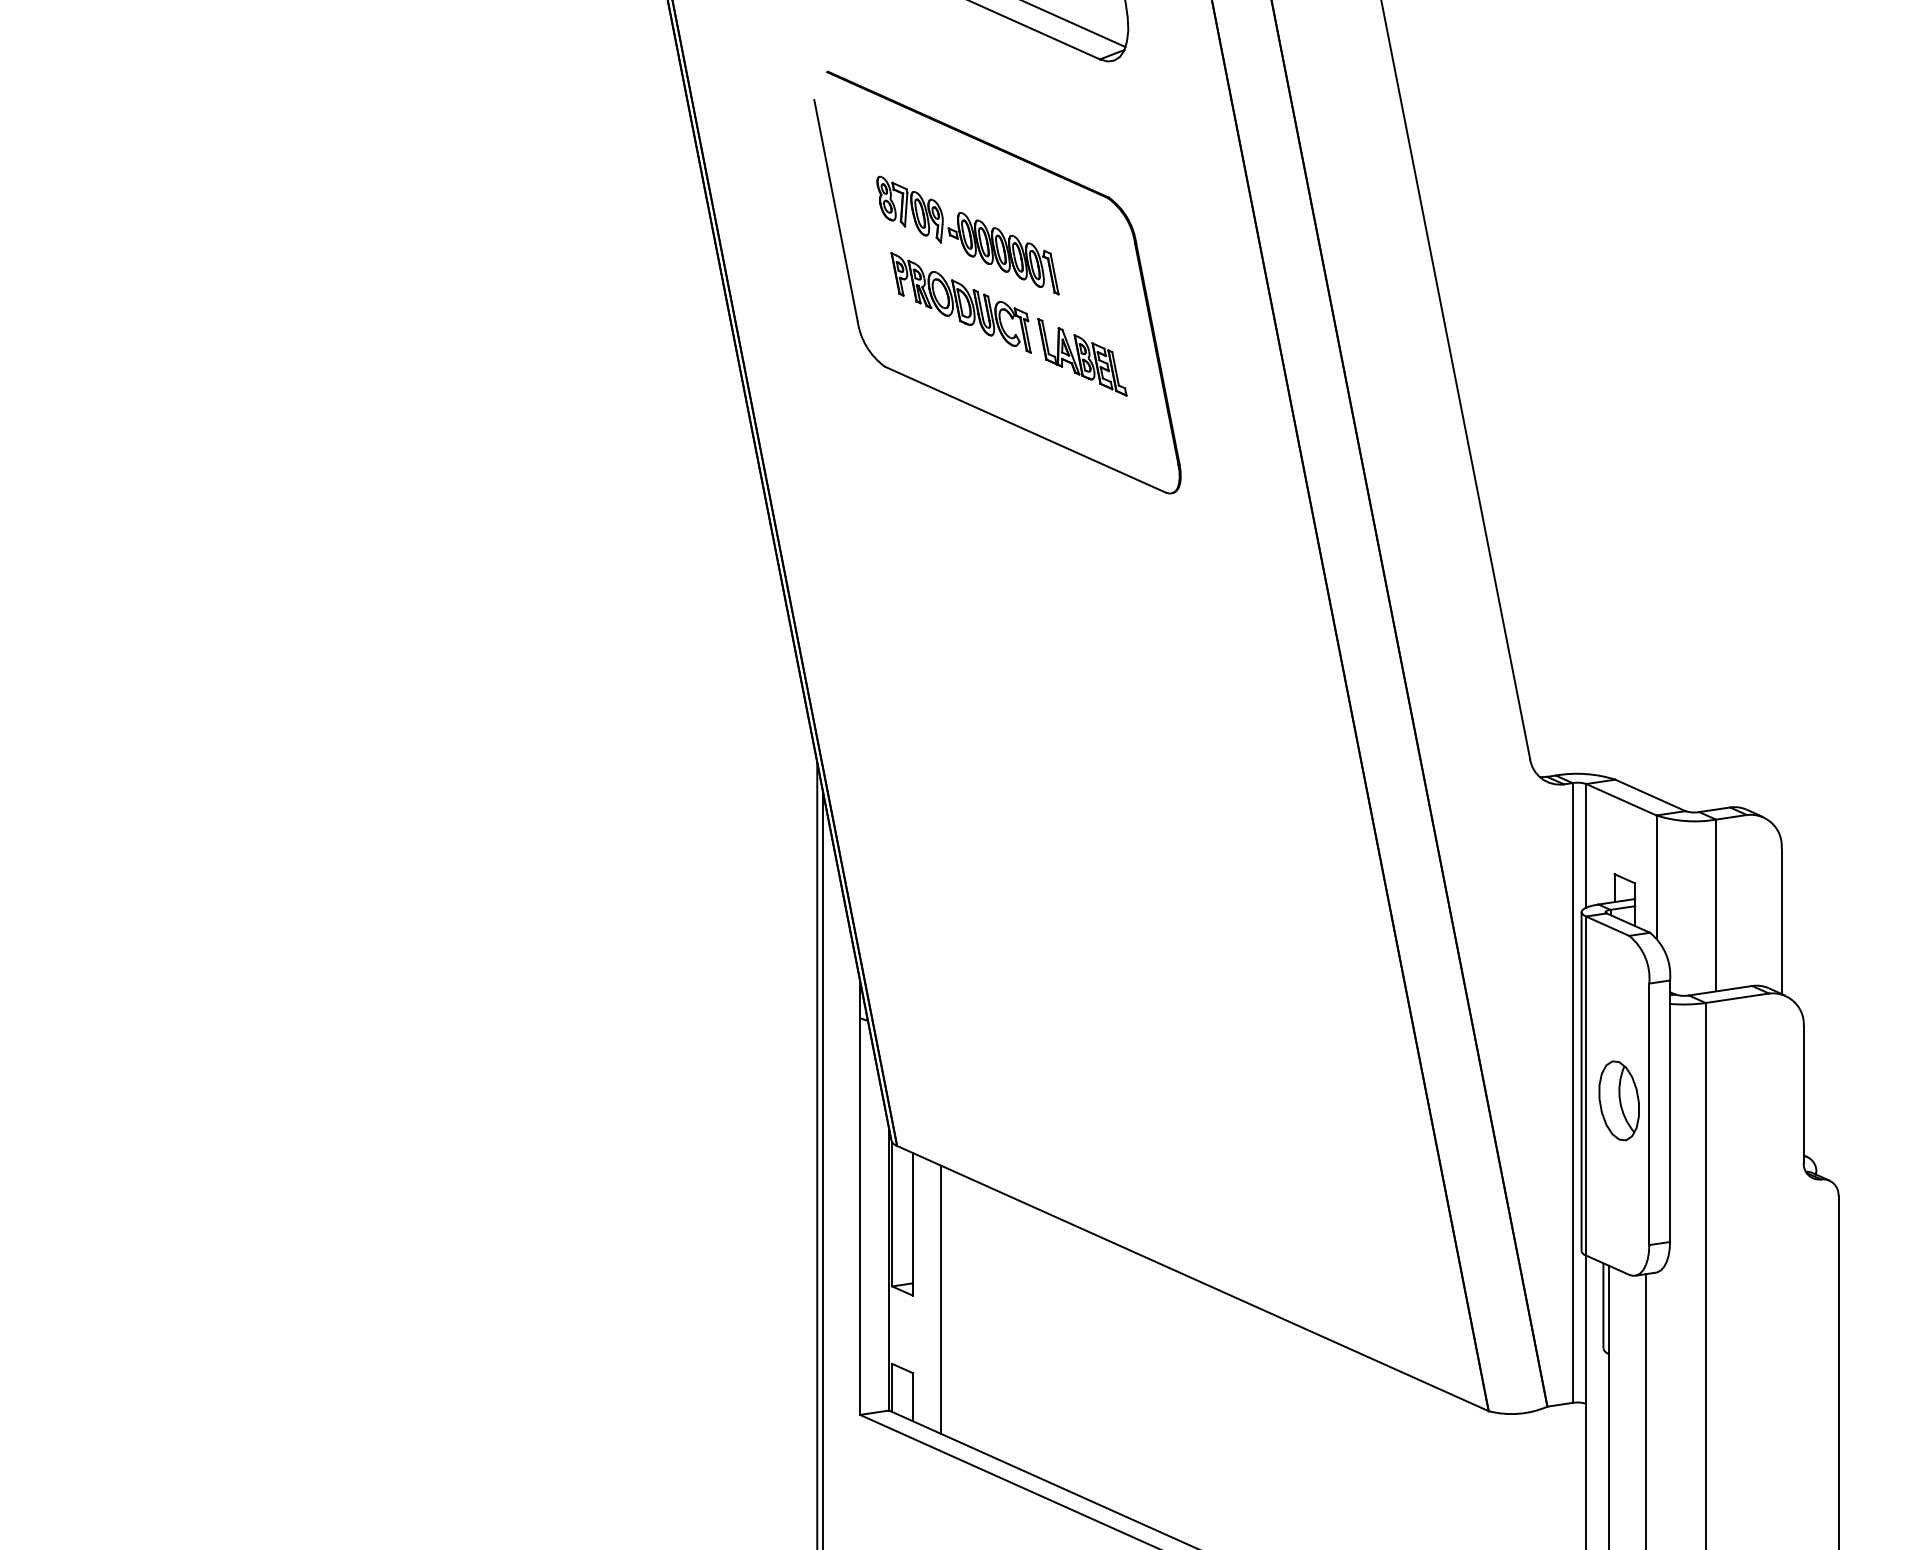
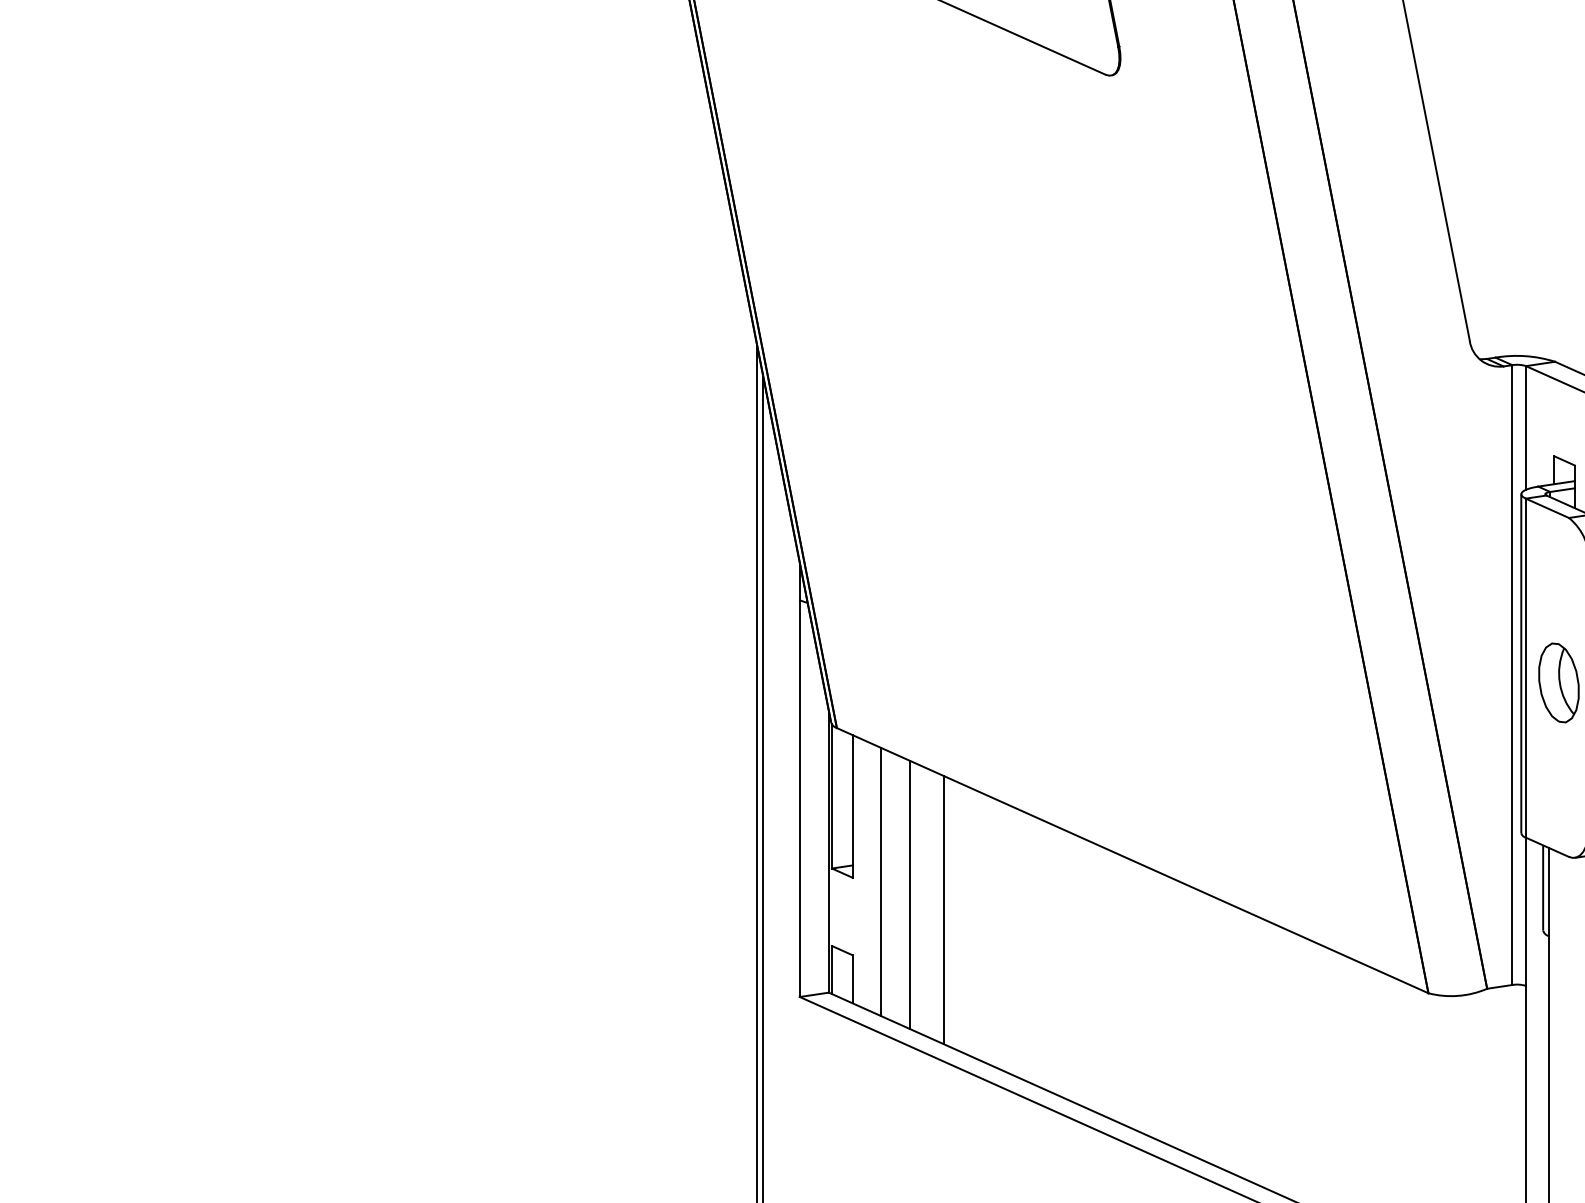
line: (970, 1312) -> (910, 894), added
line: (1004, 1327) -> (944, 909), added

